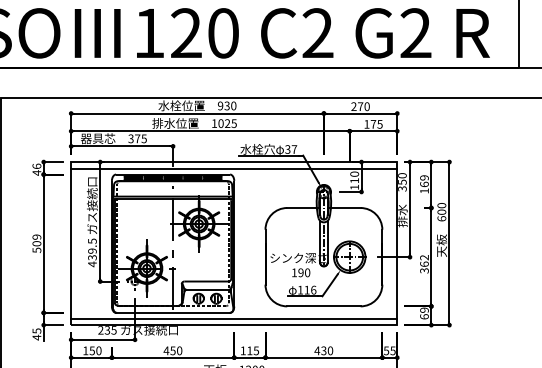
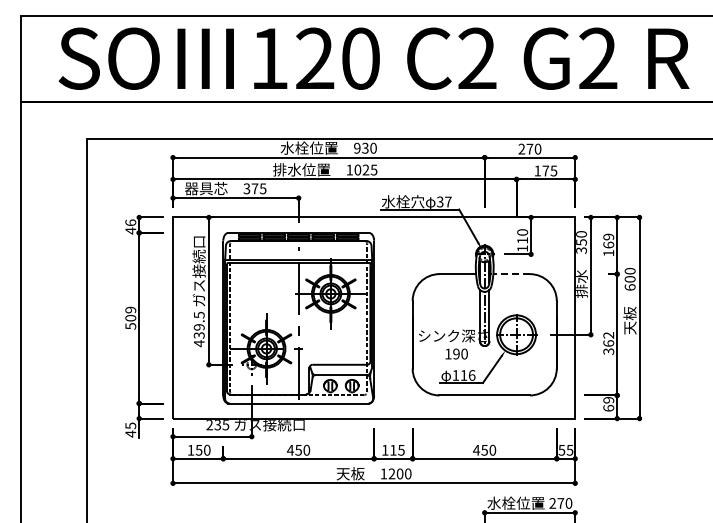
line: (234, 168) -> (374, 225), removed
line: (345, 208) -> (511, 274), solid -> dashed
line: (234, 319) -> (374, 411), removed
text: (323, 350) -> (484, 449), 430 -> 450

